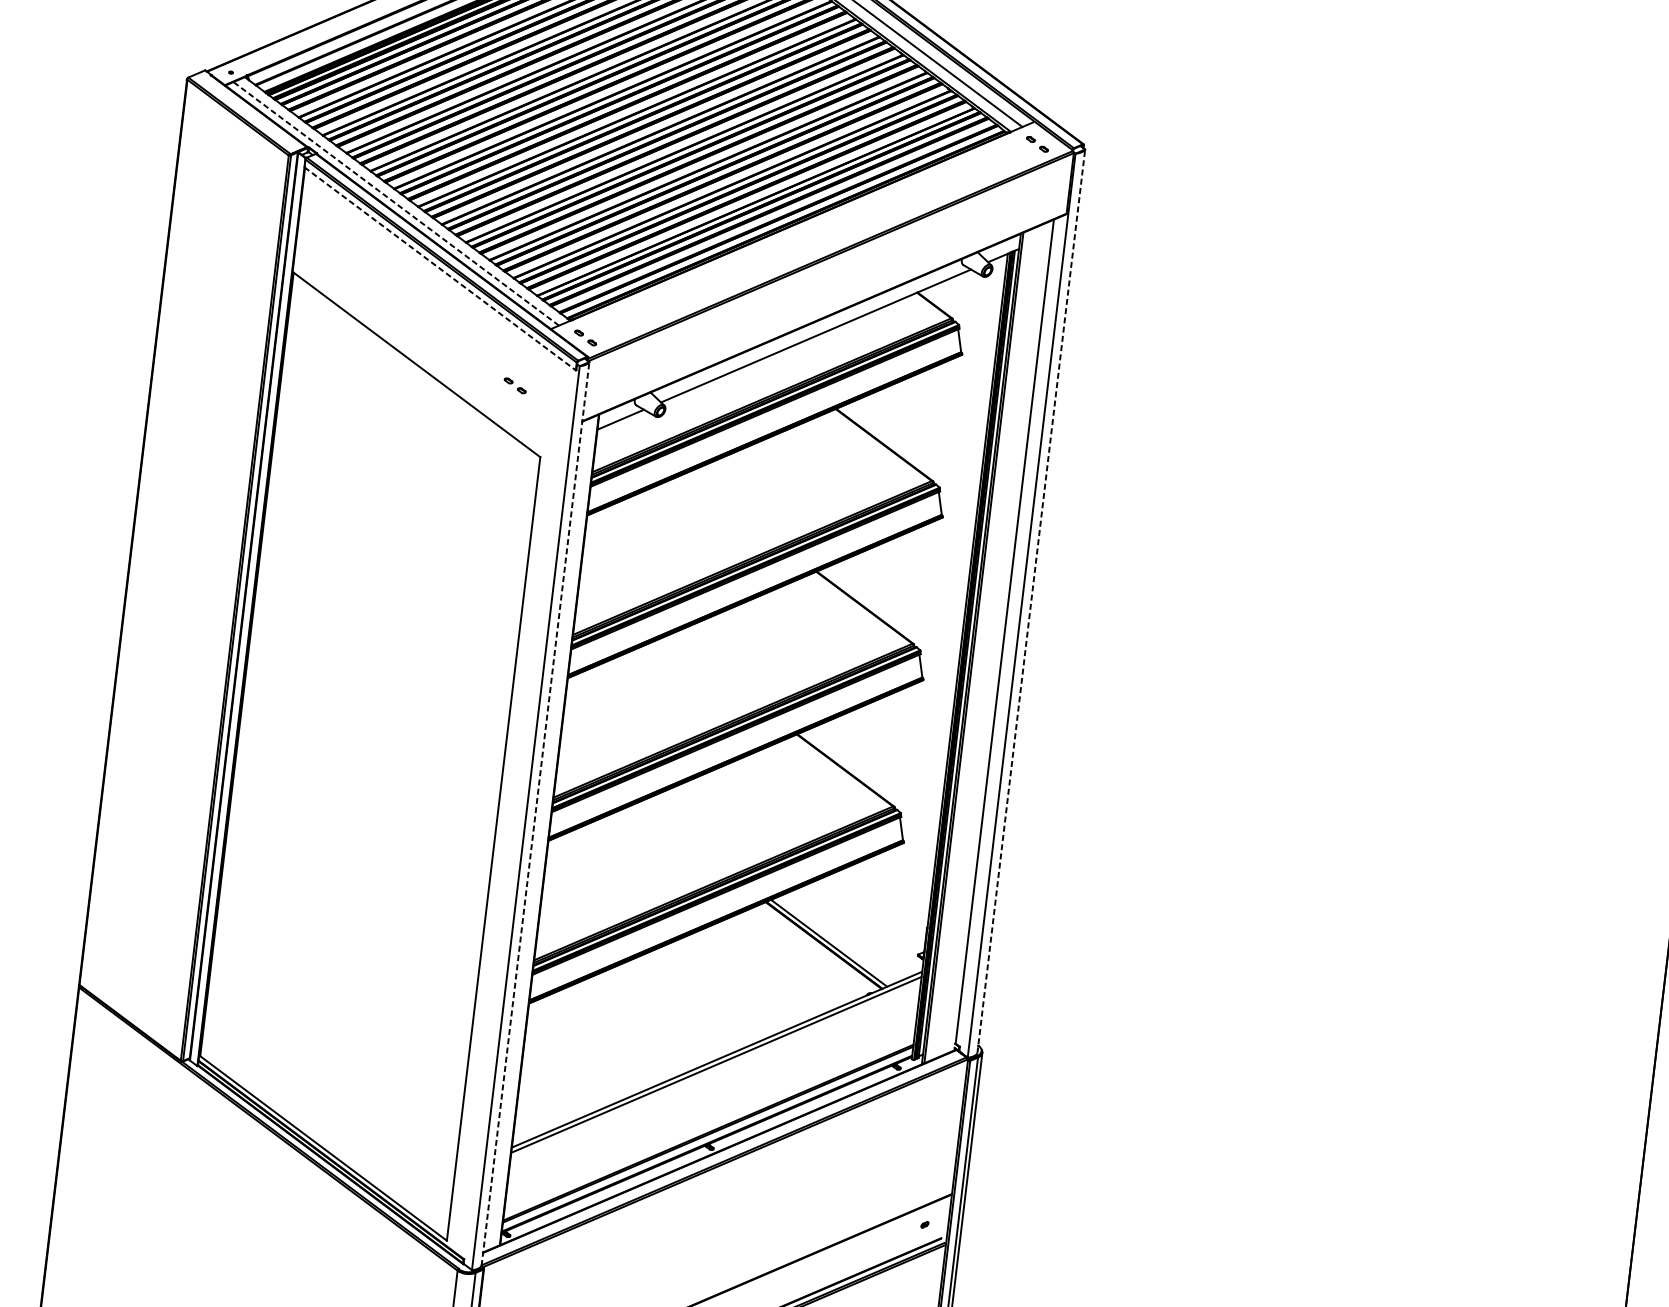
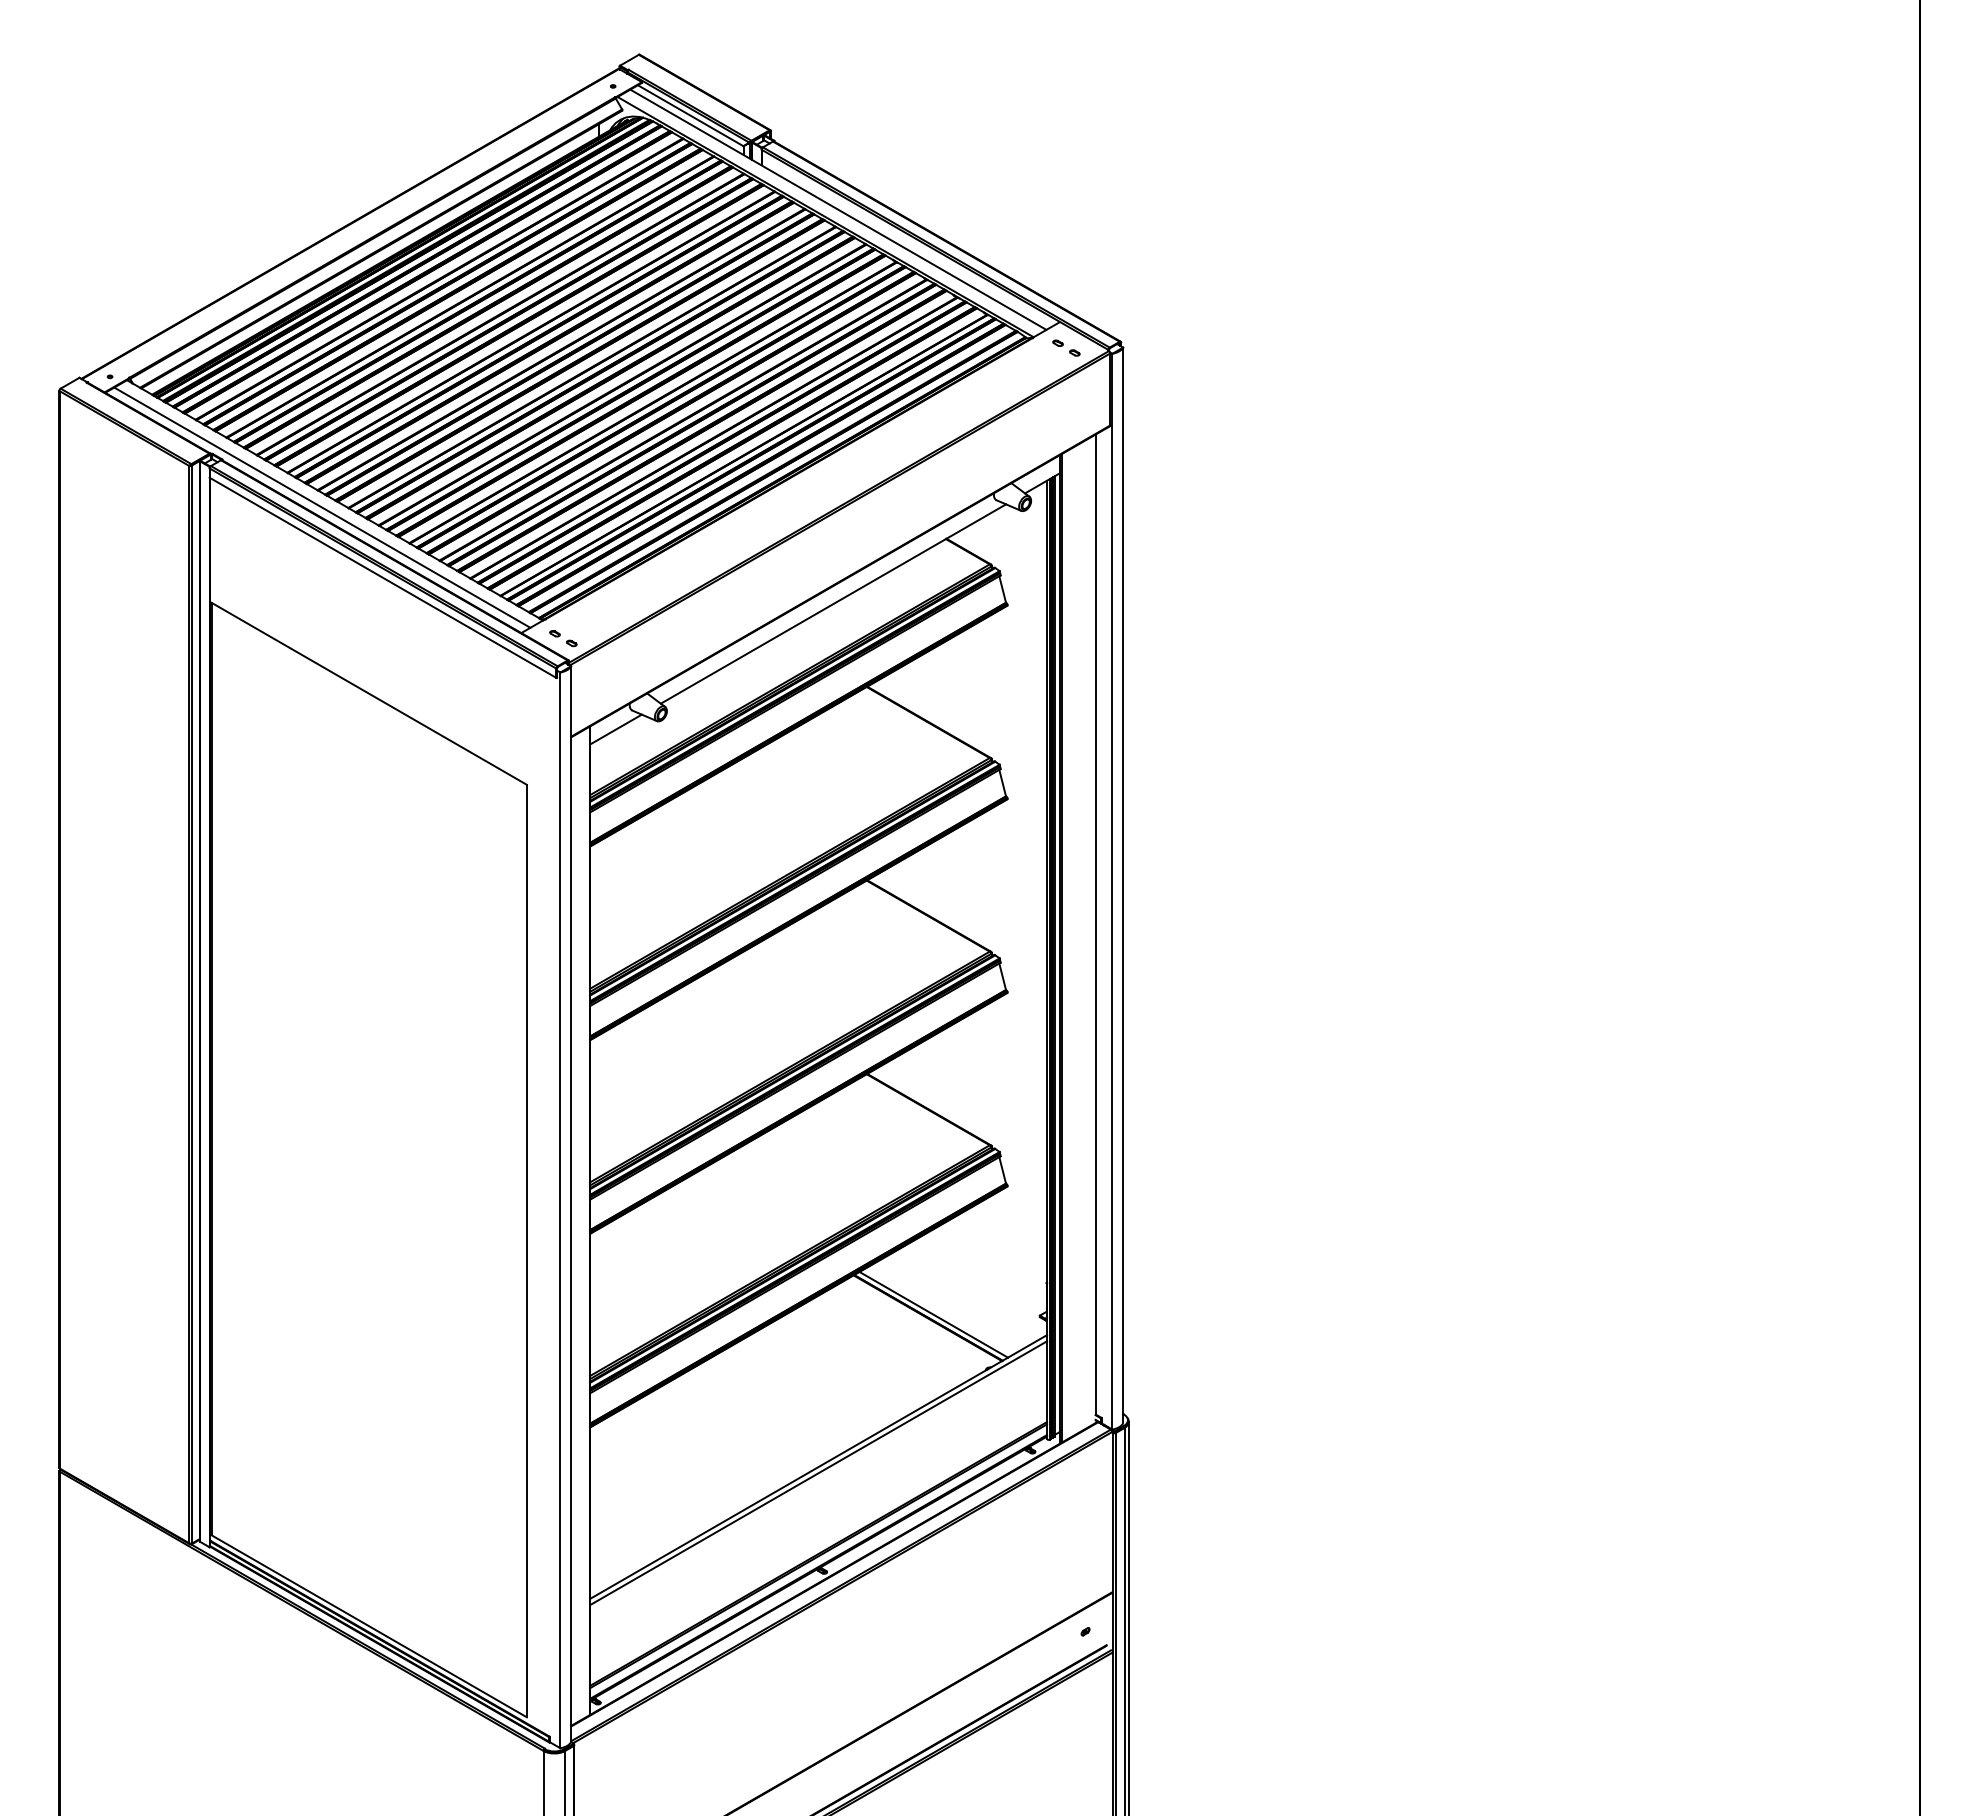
line: (395, 203) -> (321, 507), dashed -> solid
line: (440, 269) -> (383, 578), dashed -> solid
part: (515, 385) -> (487, 704), removed
line: (1031, 601) -> (1123, 885), dashed -> solid
line: (535, 814) -> (571, 1204), dashed -> solid

